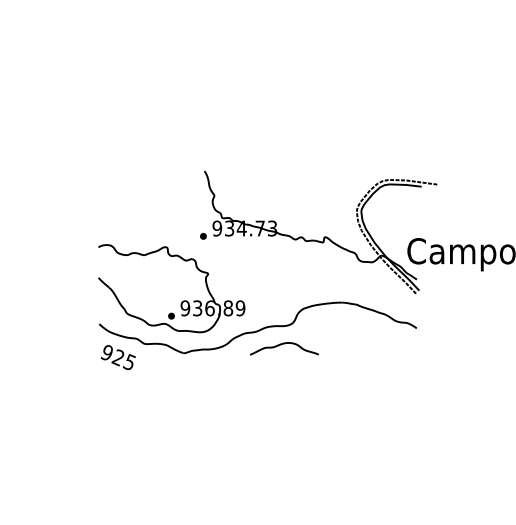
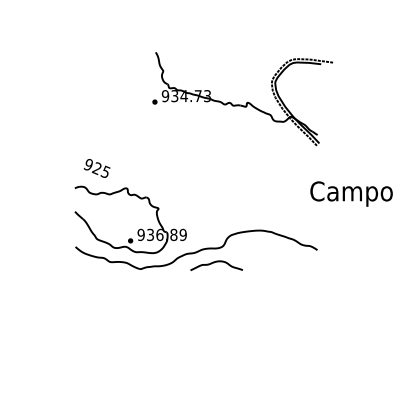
part: (318, 232) -> (242, 99), moved
text: (117, 357) -> (96, 168), moved

